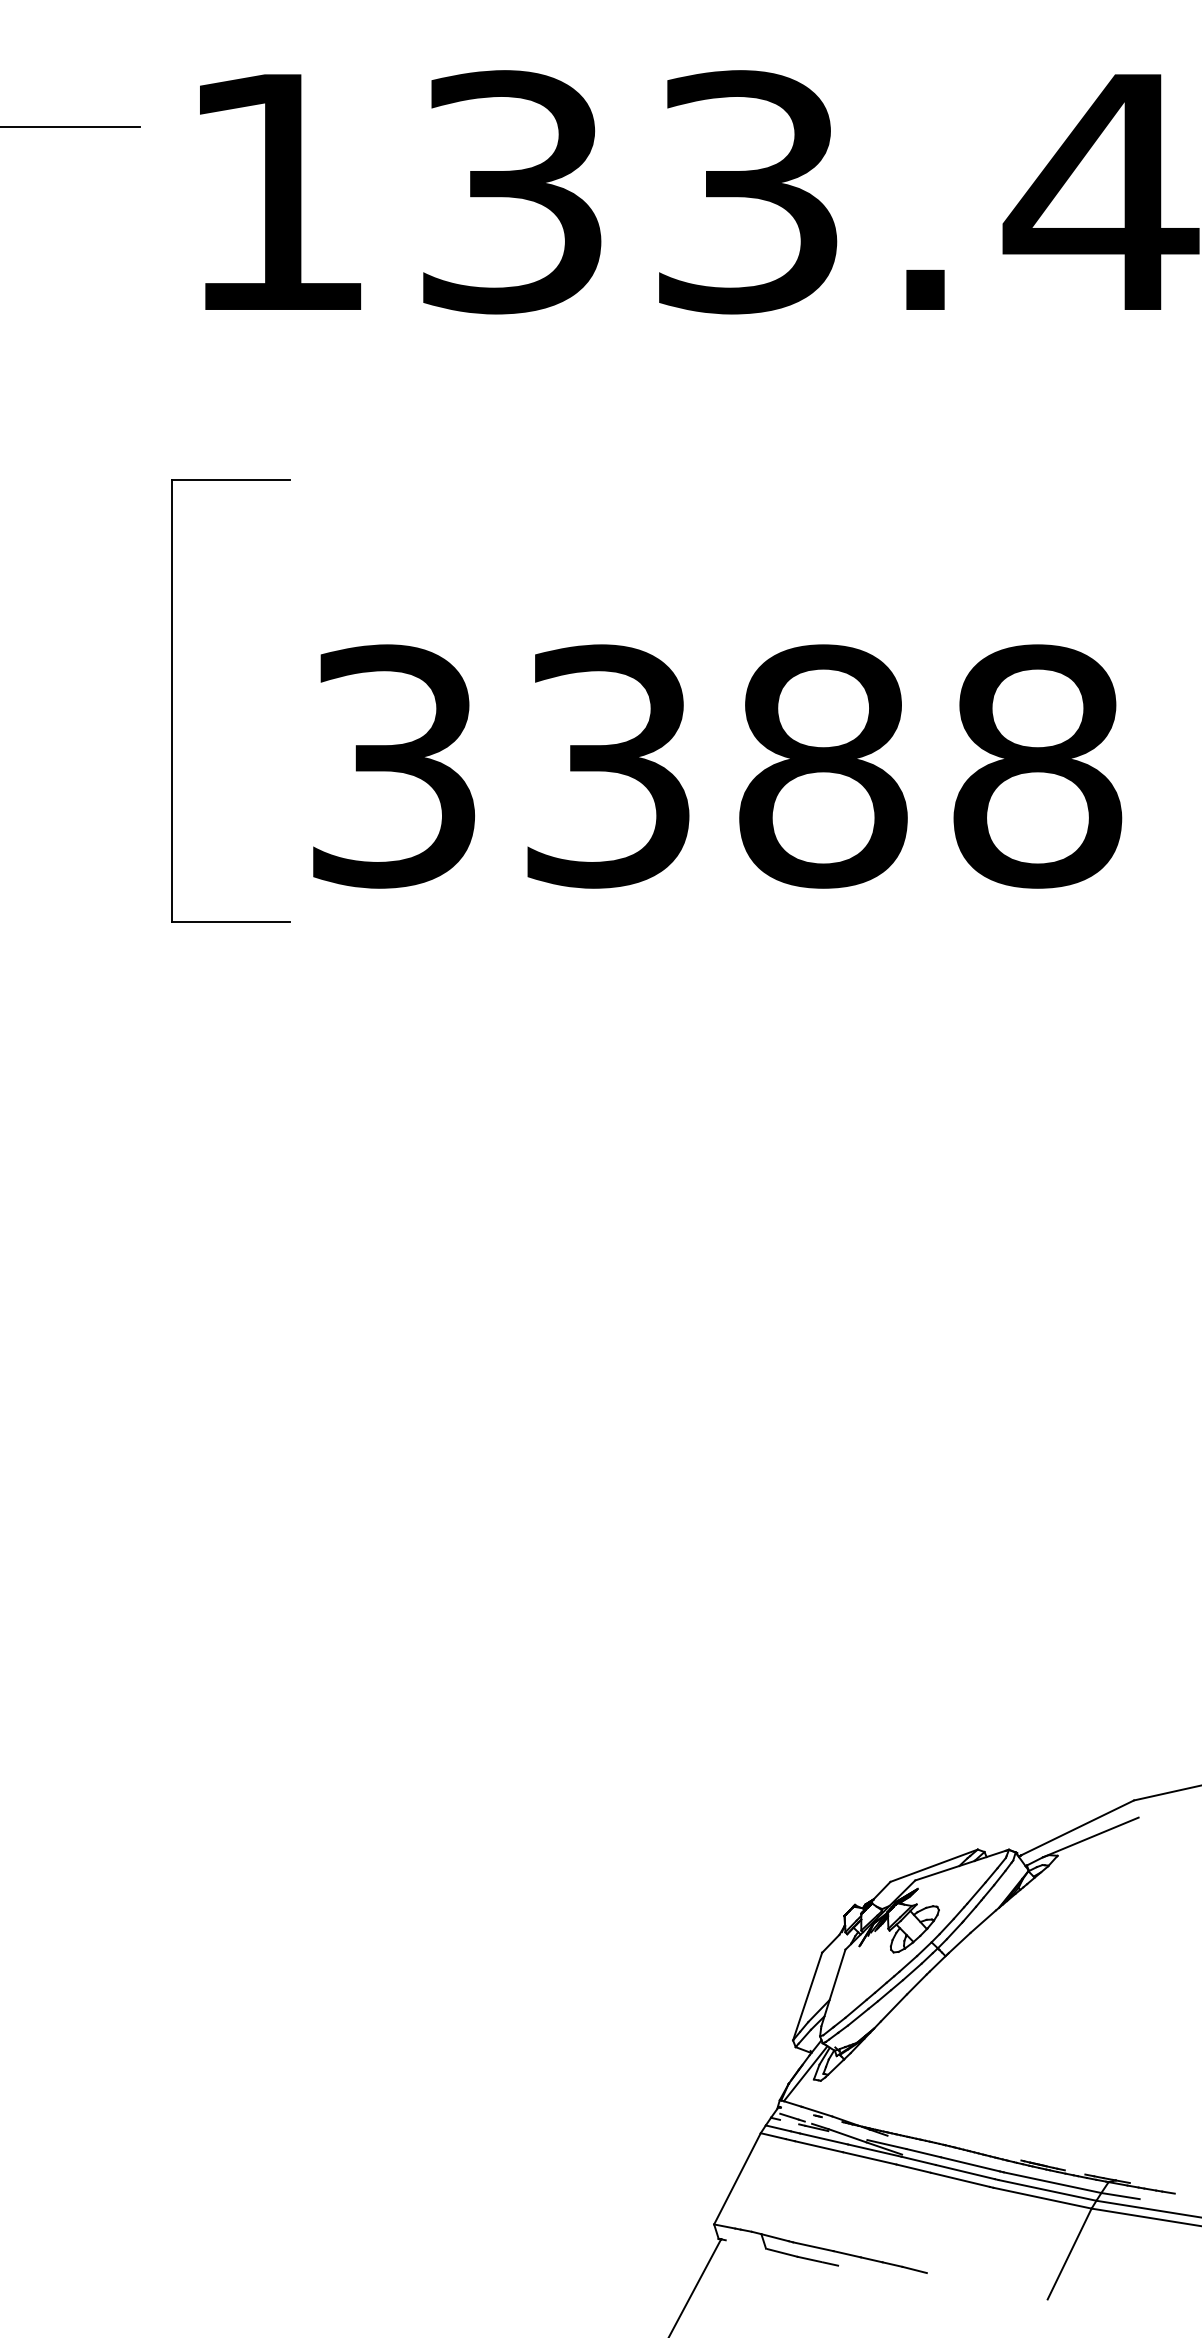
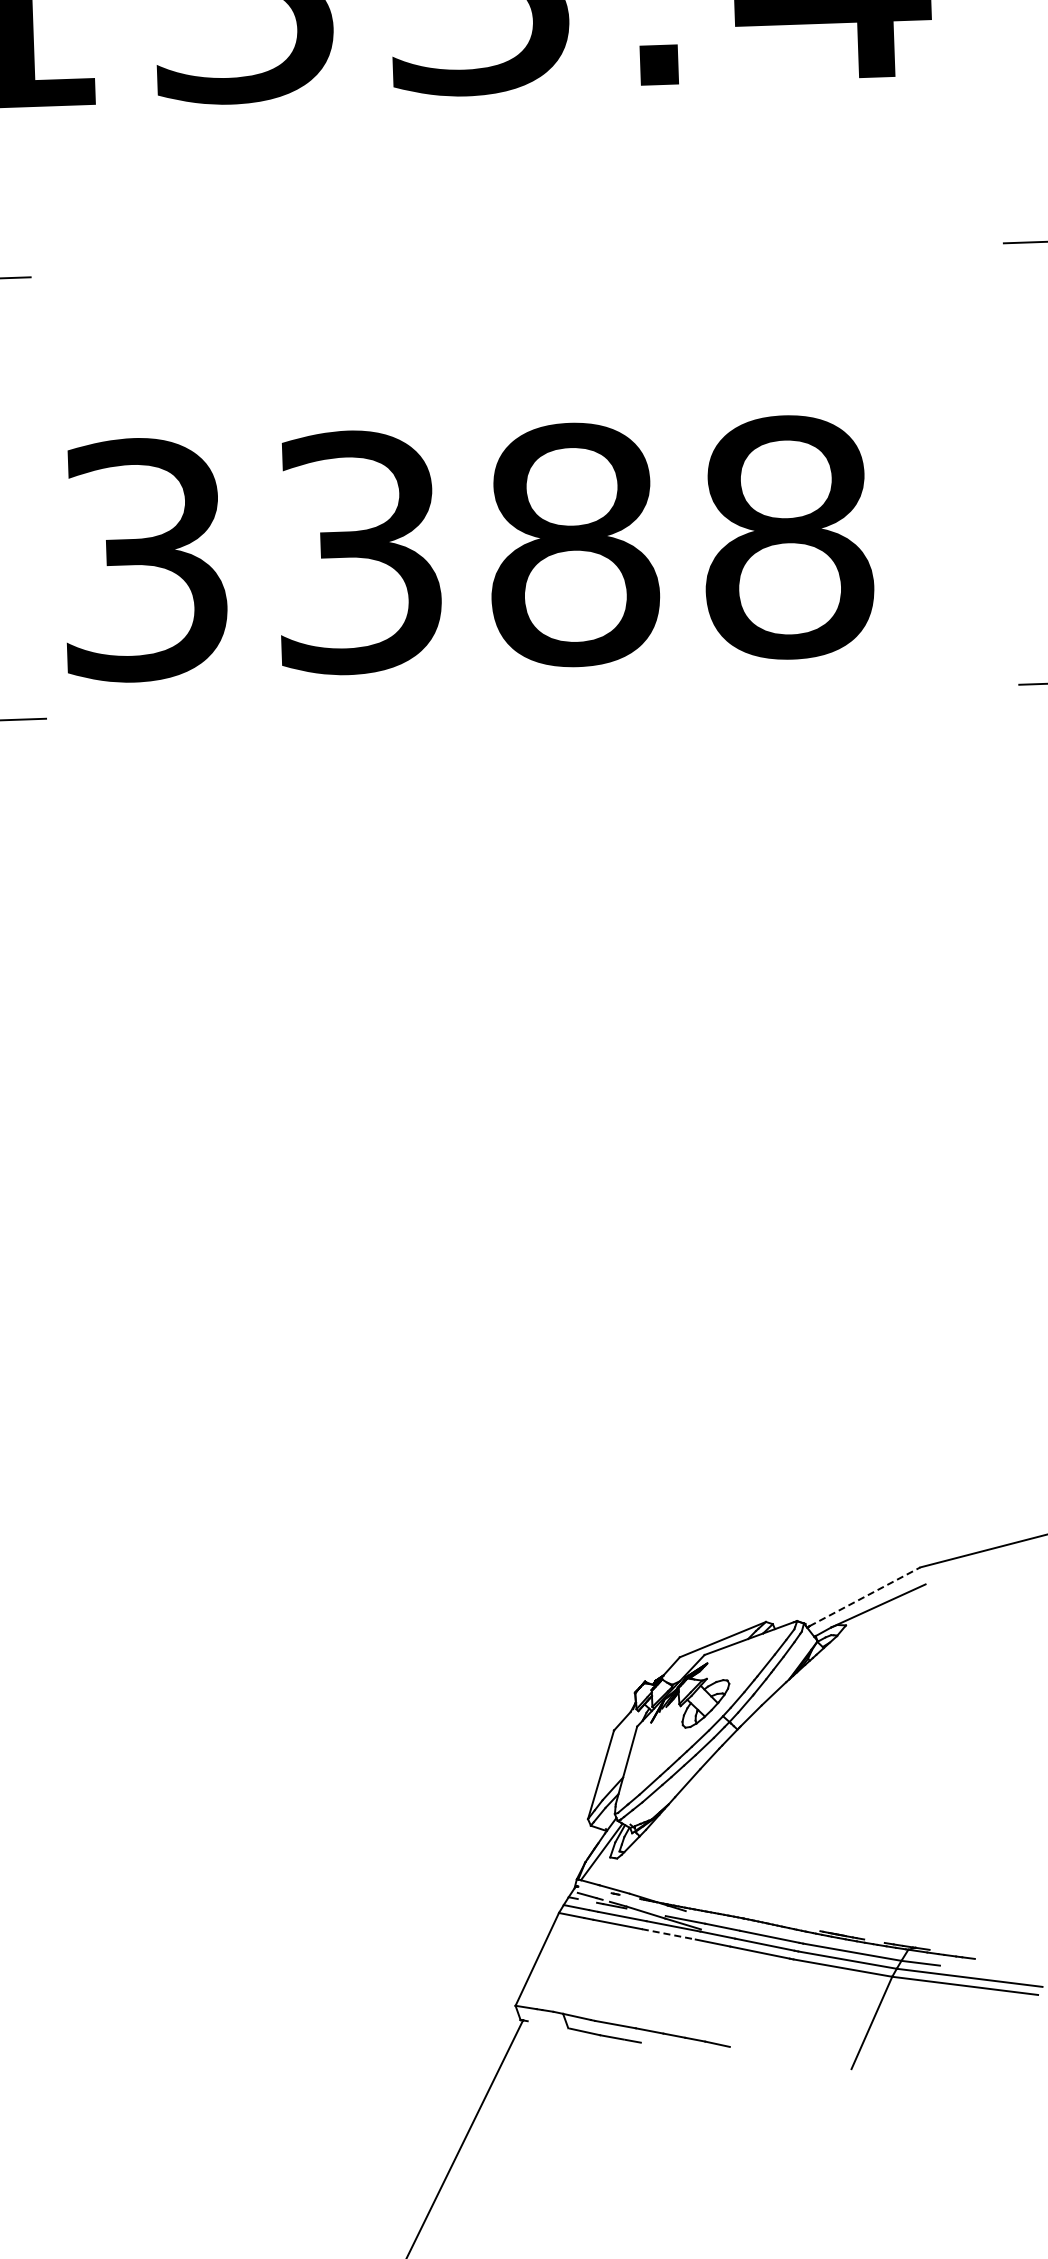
line: (1077, 1827) -> (864, 1596), solid -> dashed
line: (870, 2158) -> (669, 1934), solid -> dashed

